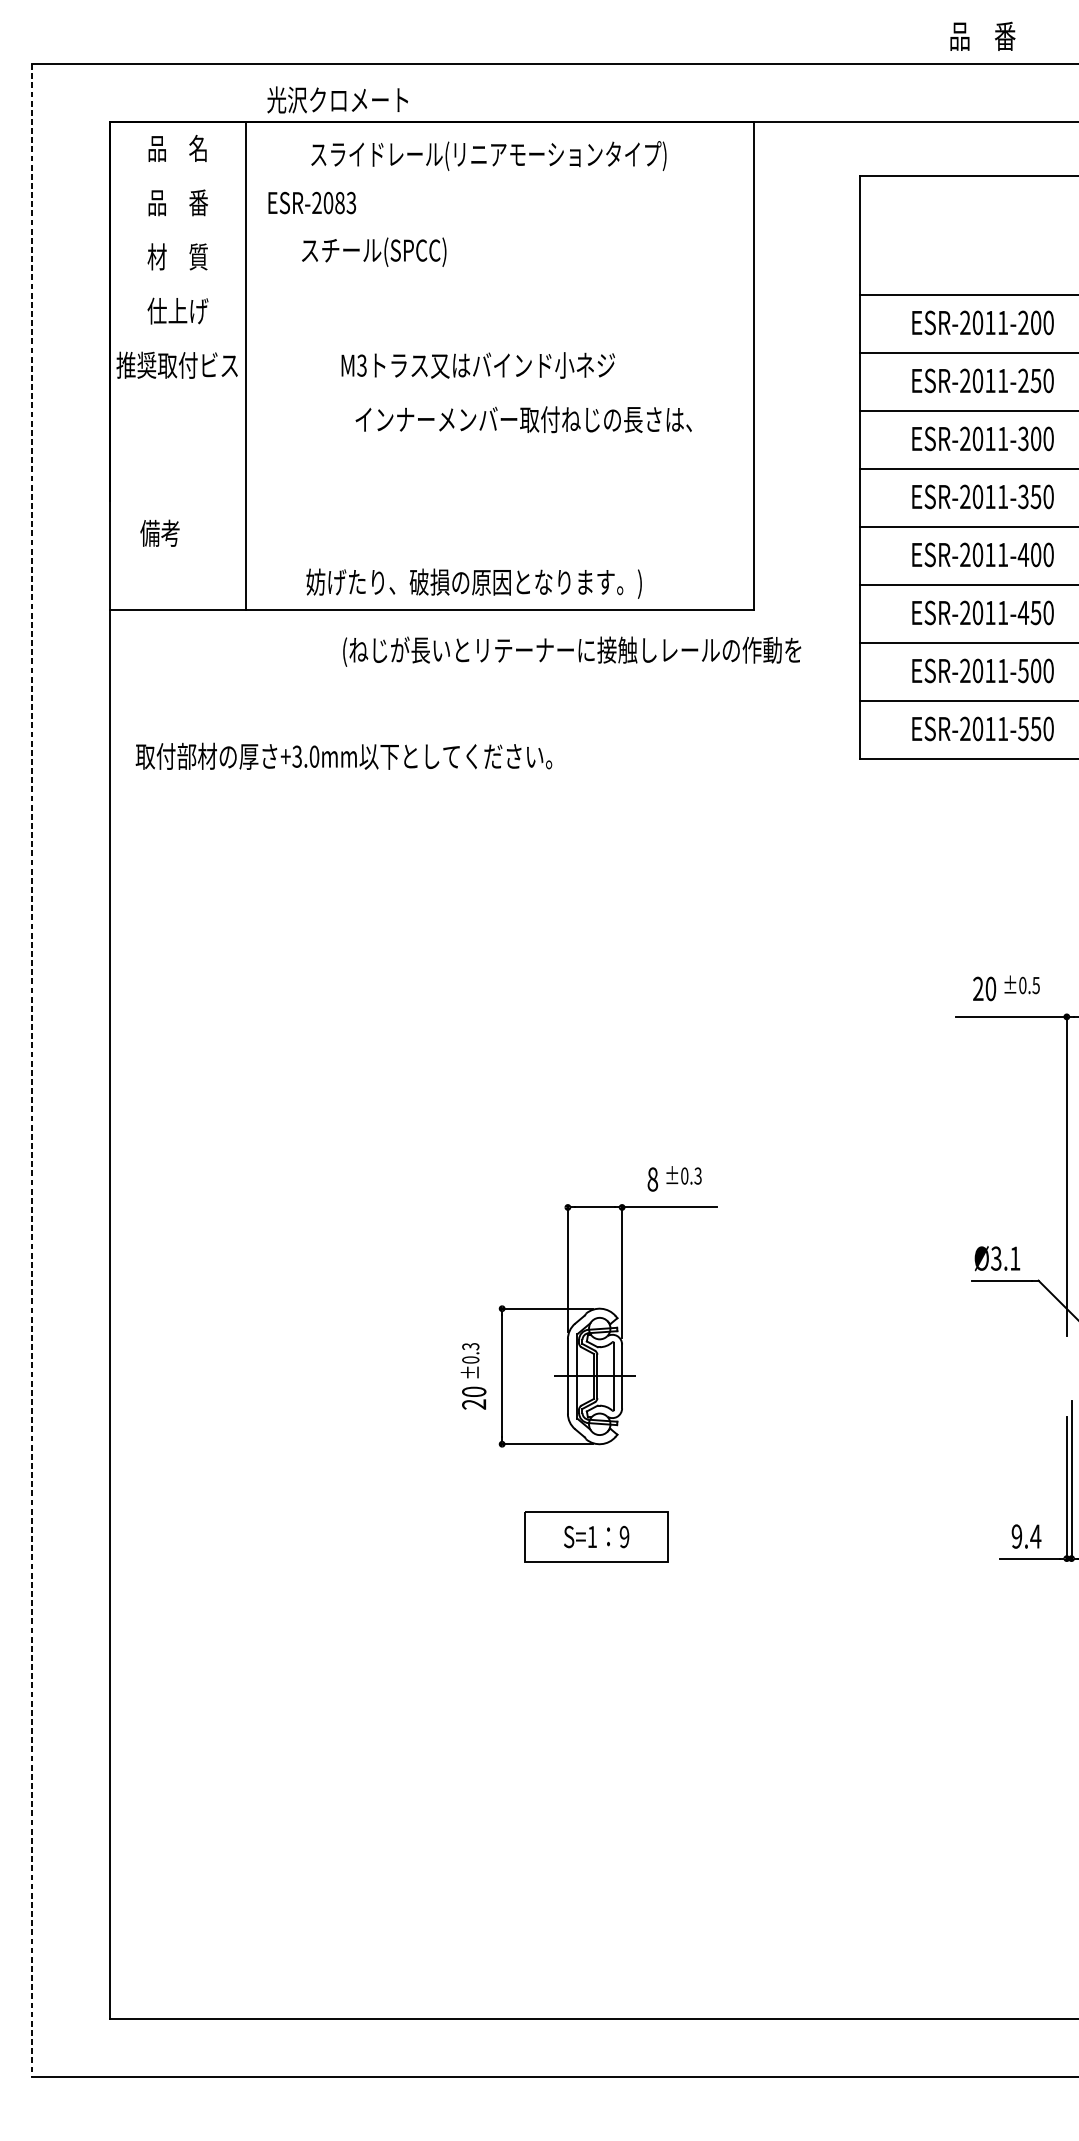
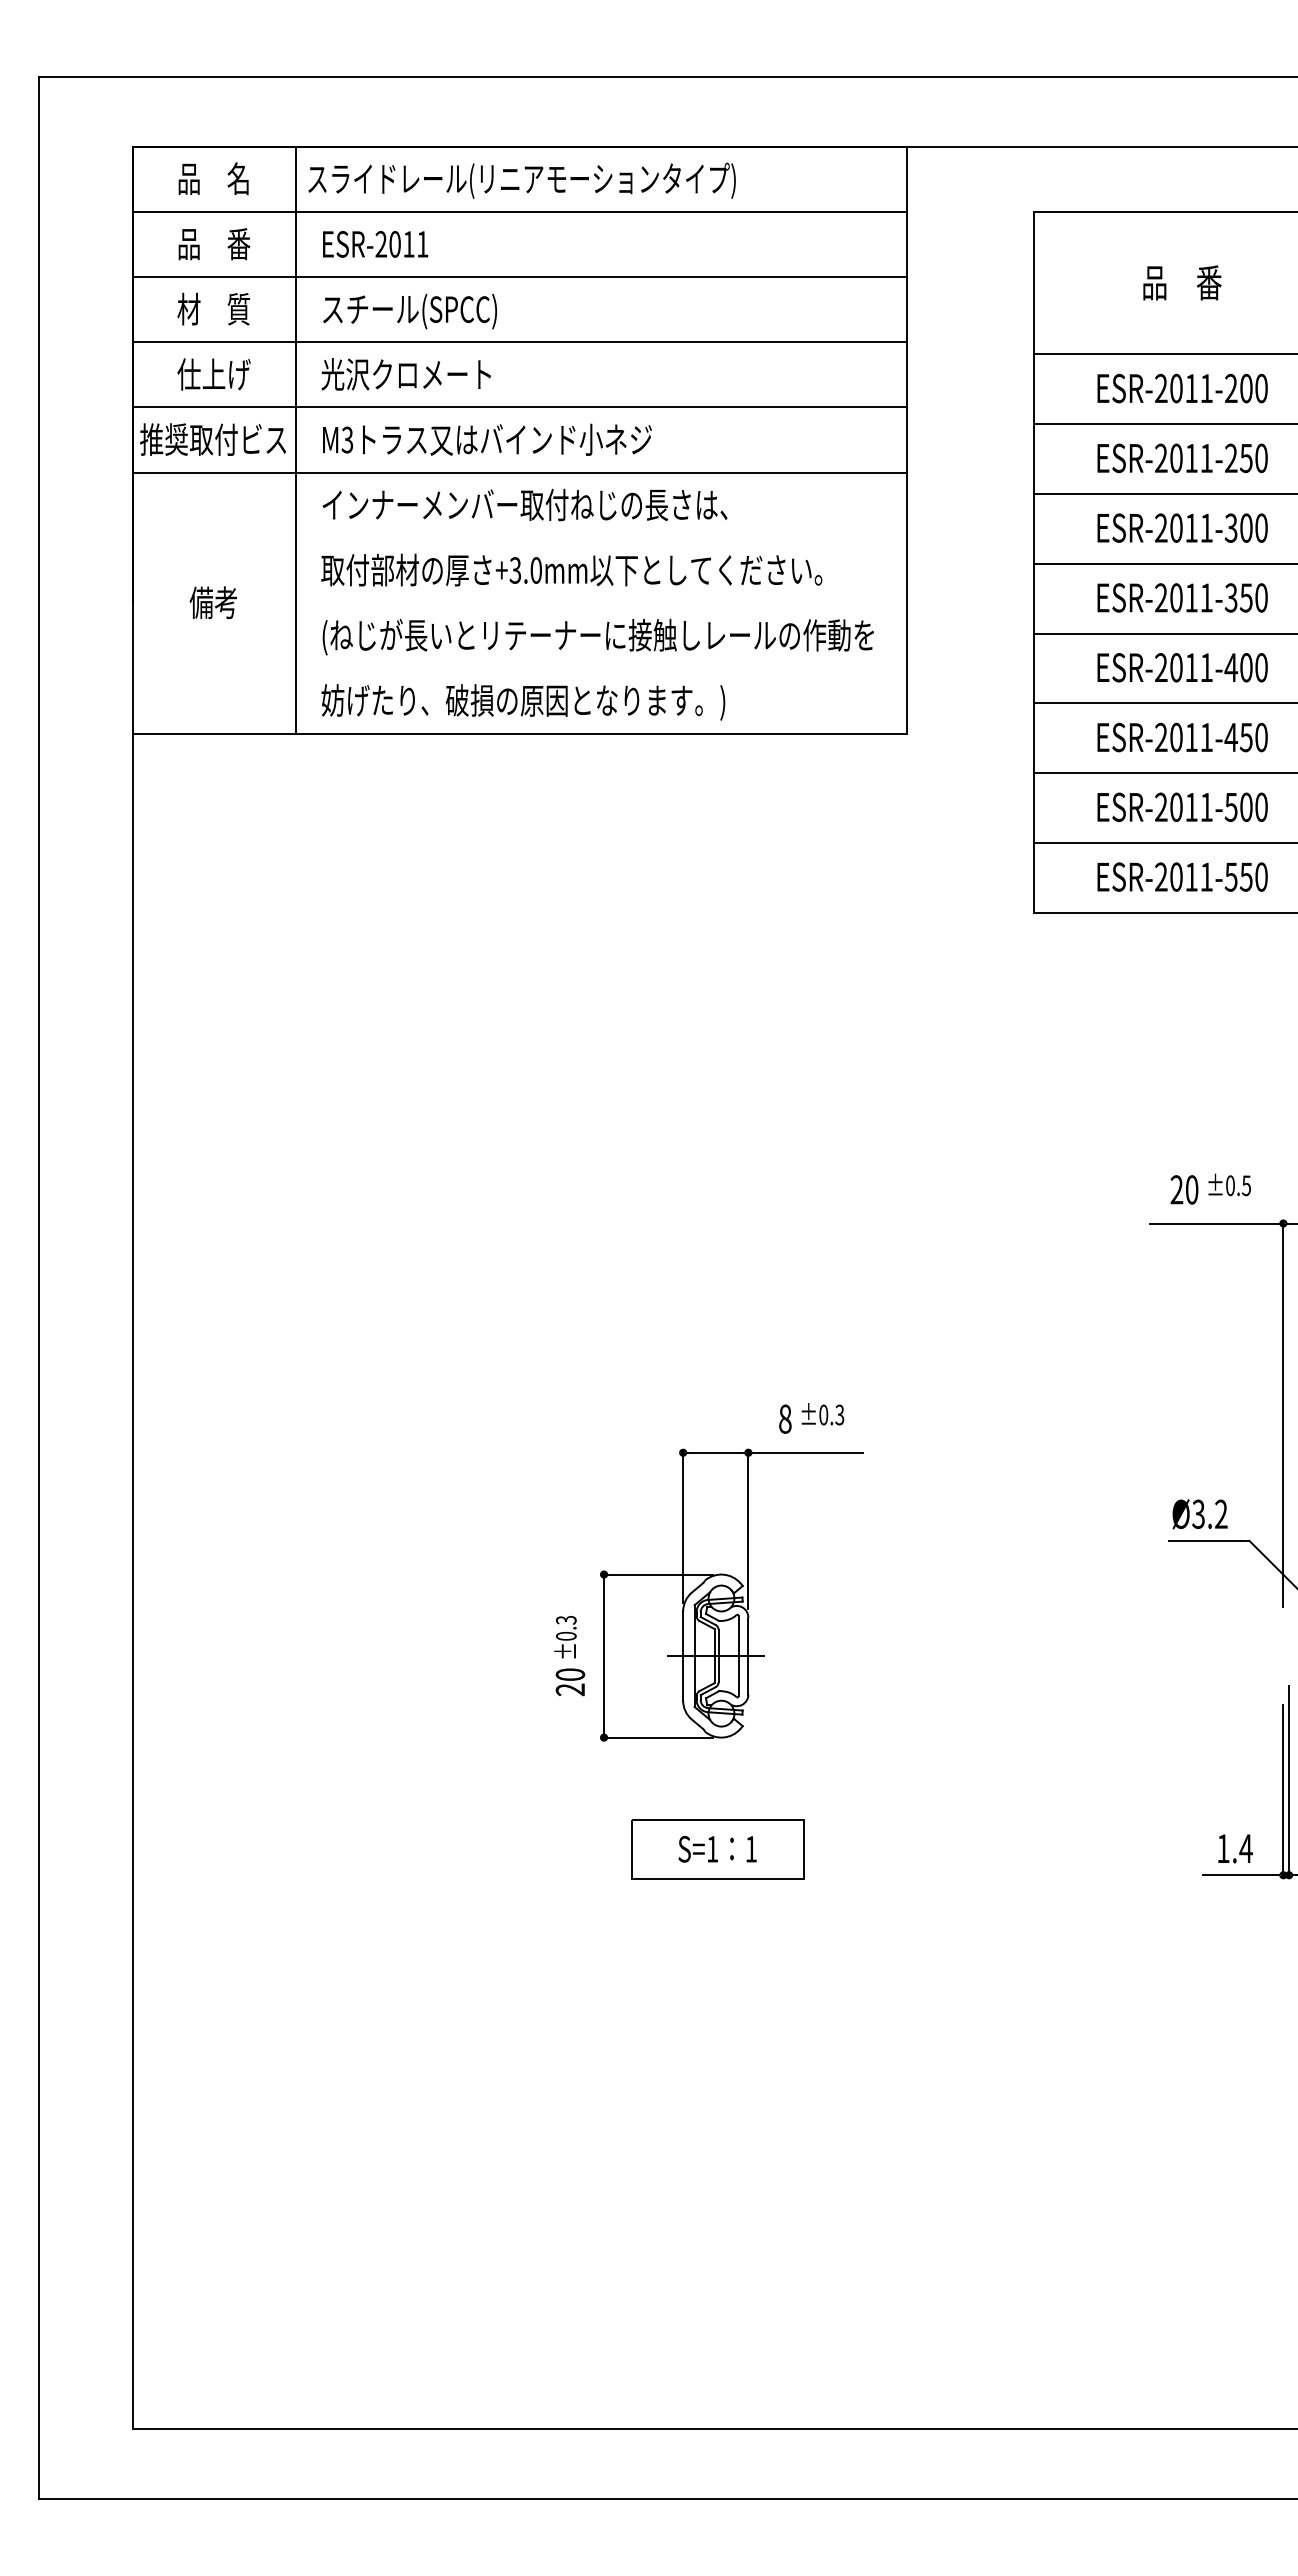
text: (982, 36) -> (1182, 282), moved
text: (337, 100) -> (405, 374), moved
text: (488, 155) -> (521, 180), moved
line: (431, 175) -> (519, 211), added
text: (345, 203) -> (415, 244), ESR-2083 -> ESR-2011
line: (431, 230) -> (519, 277), added
text: (373, 252) -> (409, 311), moved
line: (431, 284) -> (519, 342), added
line: (431, 338) -> (519, 407), added
text: (478, 365) -> (487, 439), moved
line: (431, 392) -> (519, 472), added
text: (523, 419) -> (524, 504), moved
text: (159, 533) -> (212, 602), moved
text: (474, 583) -> (523, 702), moved
text: (571, 651) -> (597, 636), moved
text: (343, 755) -> (571, 569), moved
line: (32, 1070) -> (38, 1287), dashed -> solid
text: (1015, 1257) -> (1221, 1513), Ø3.1 -> Ø3.2
text: (623, 1536) -> (750, 1848), 9 -> 1
text: (1017, 1536) -> (1223, 1848), 9.4 -> 1.4

